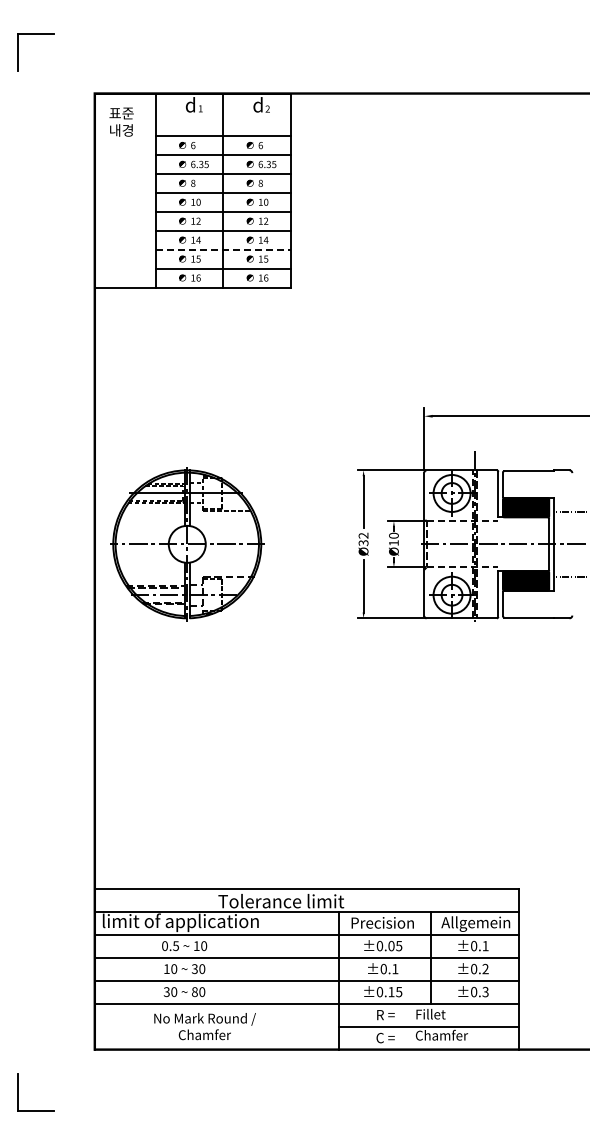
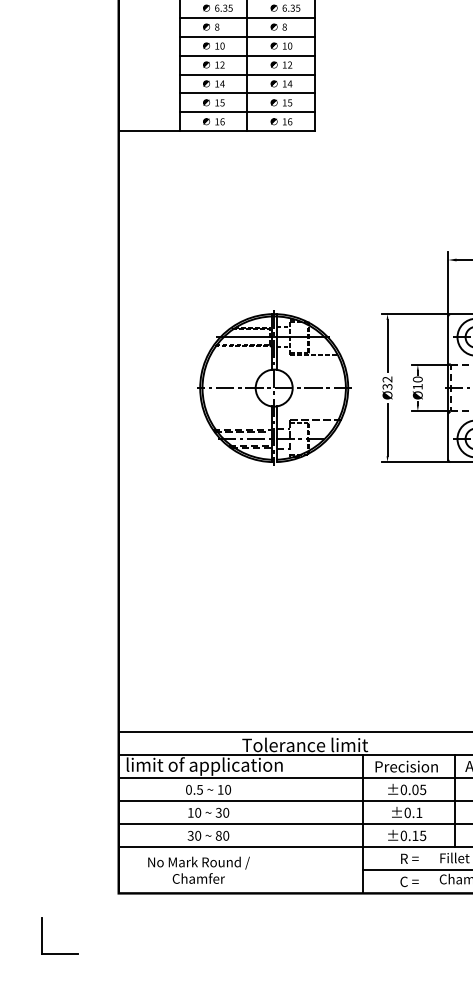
line: (223, 249) -> (247, 93), dashed -> solid
part: (187, 544) -> (274, 388), moved
text: (204, 1026) -> (198, 870), moved

